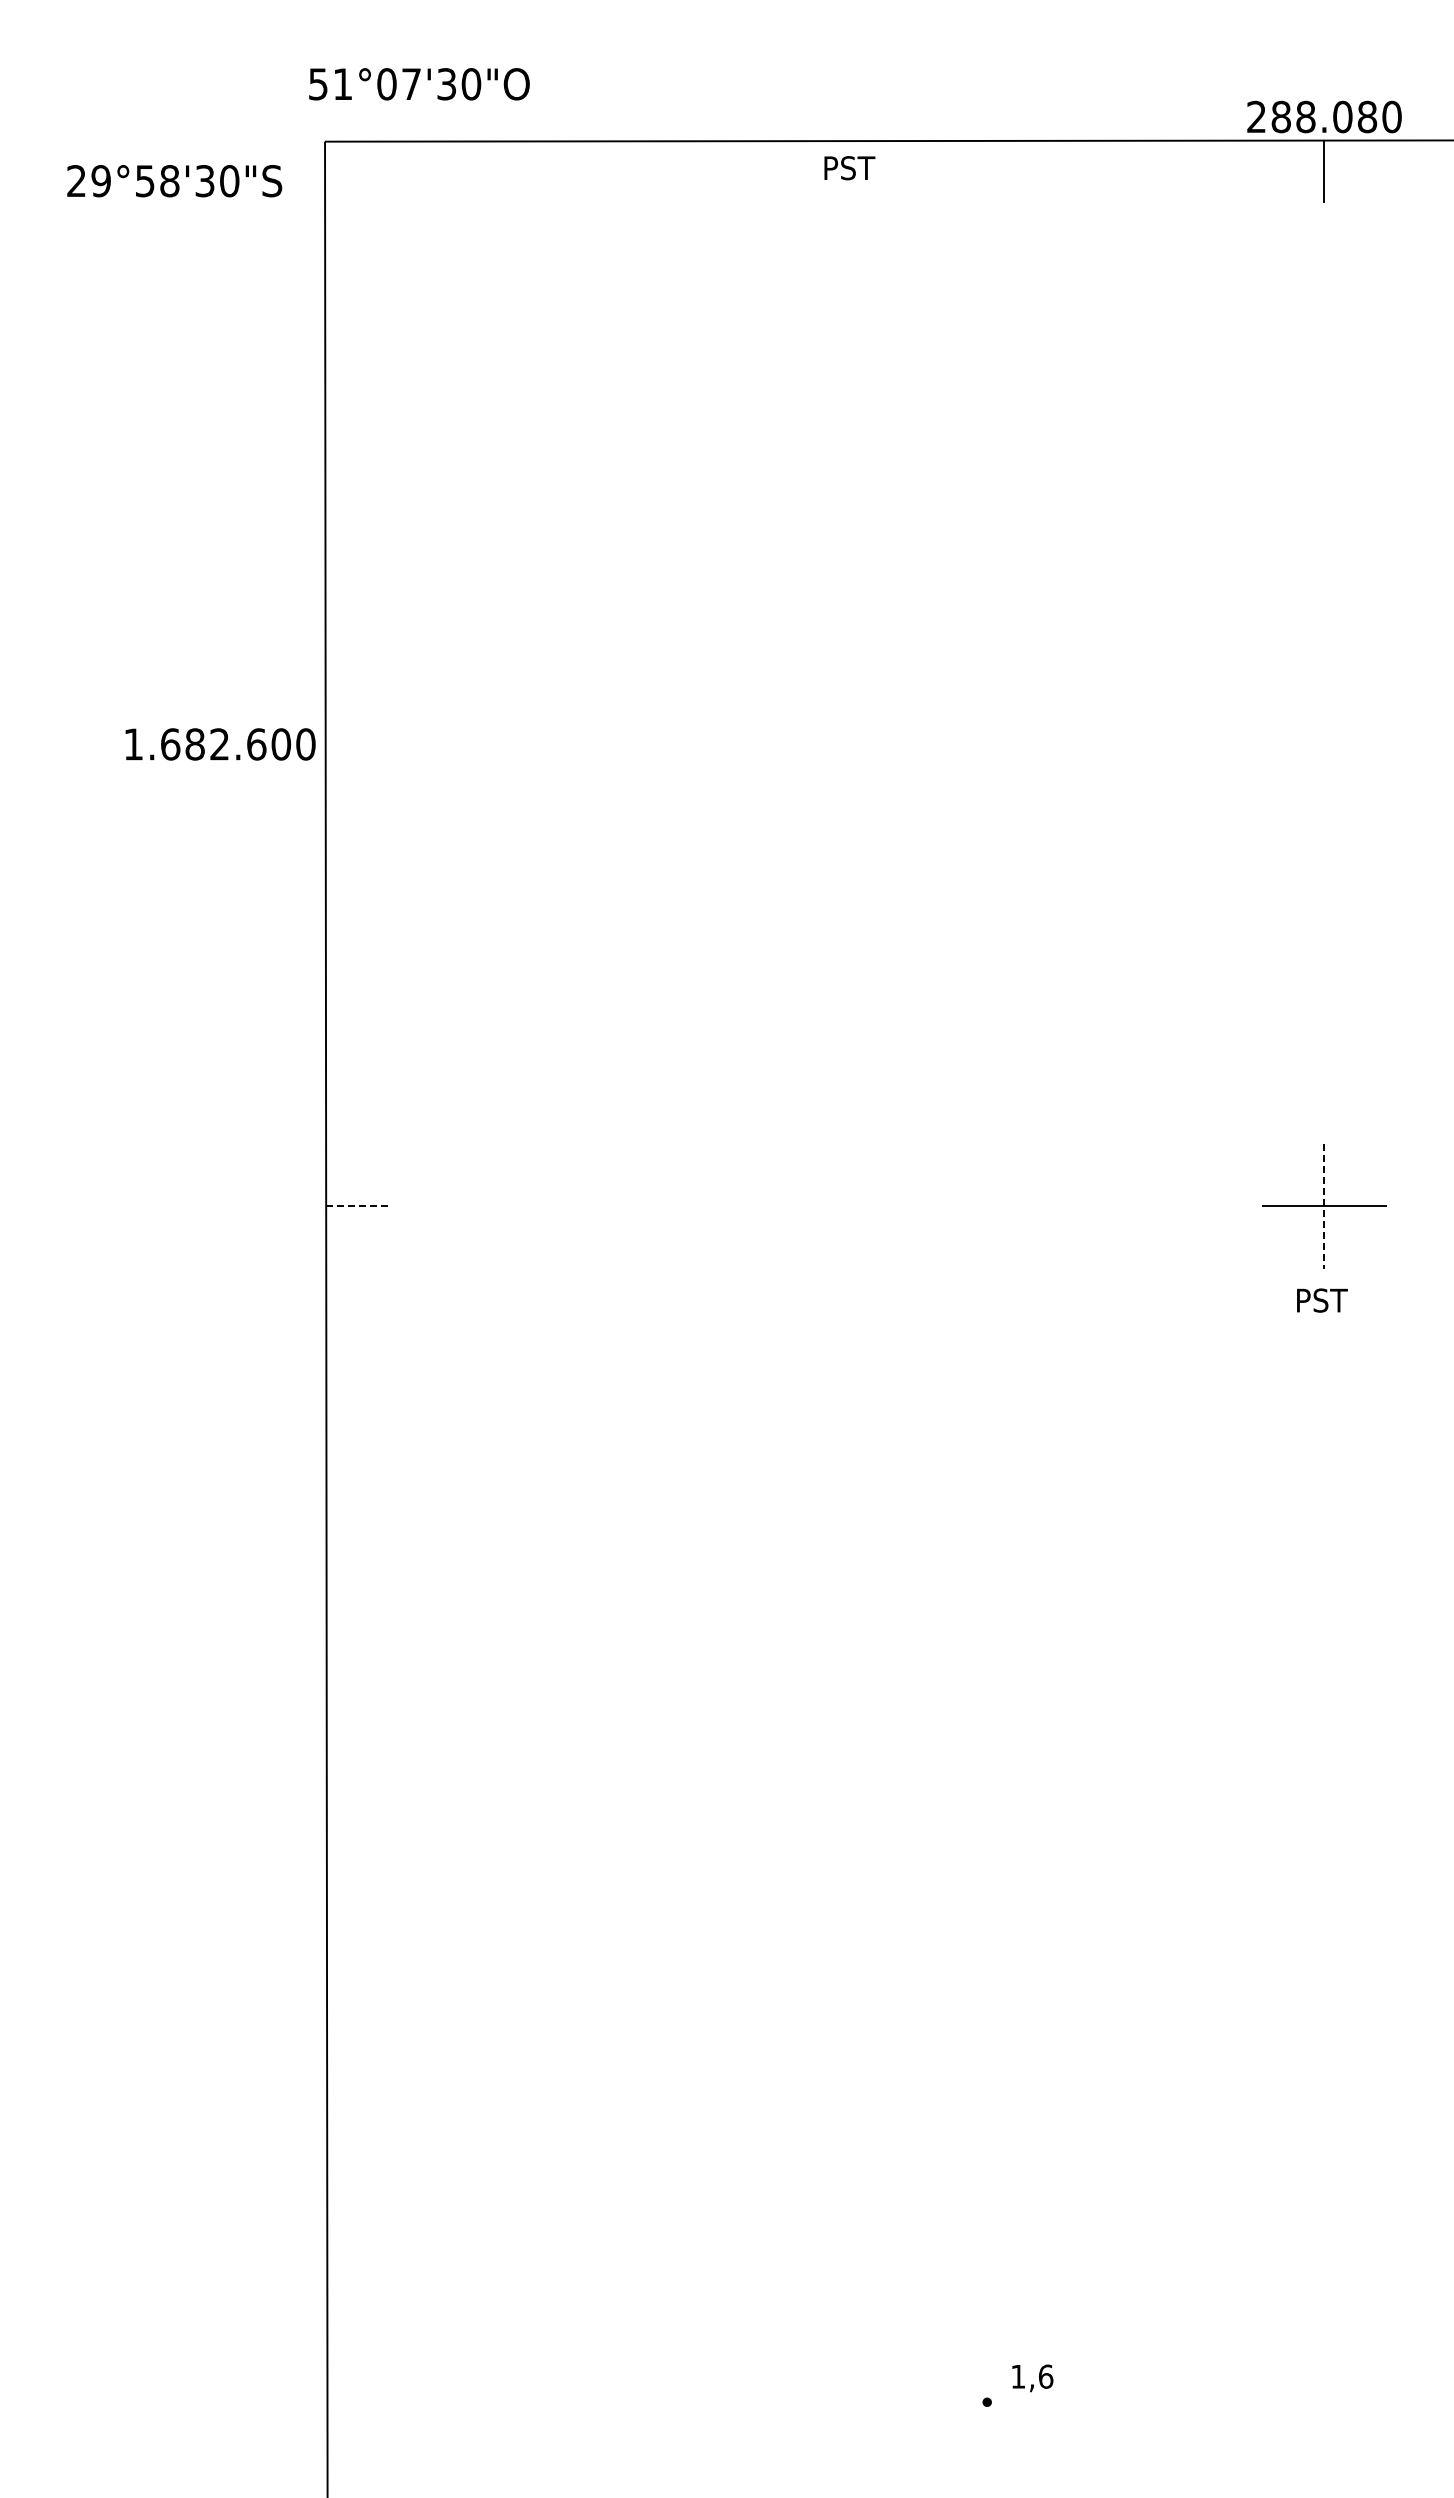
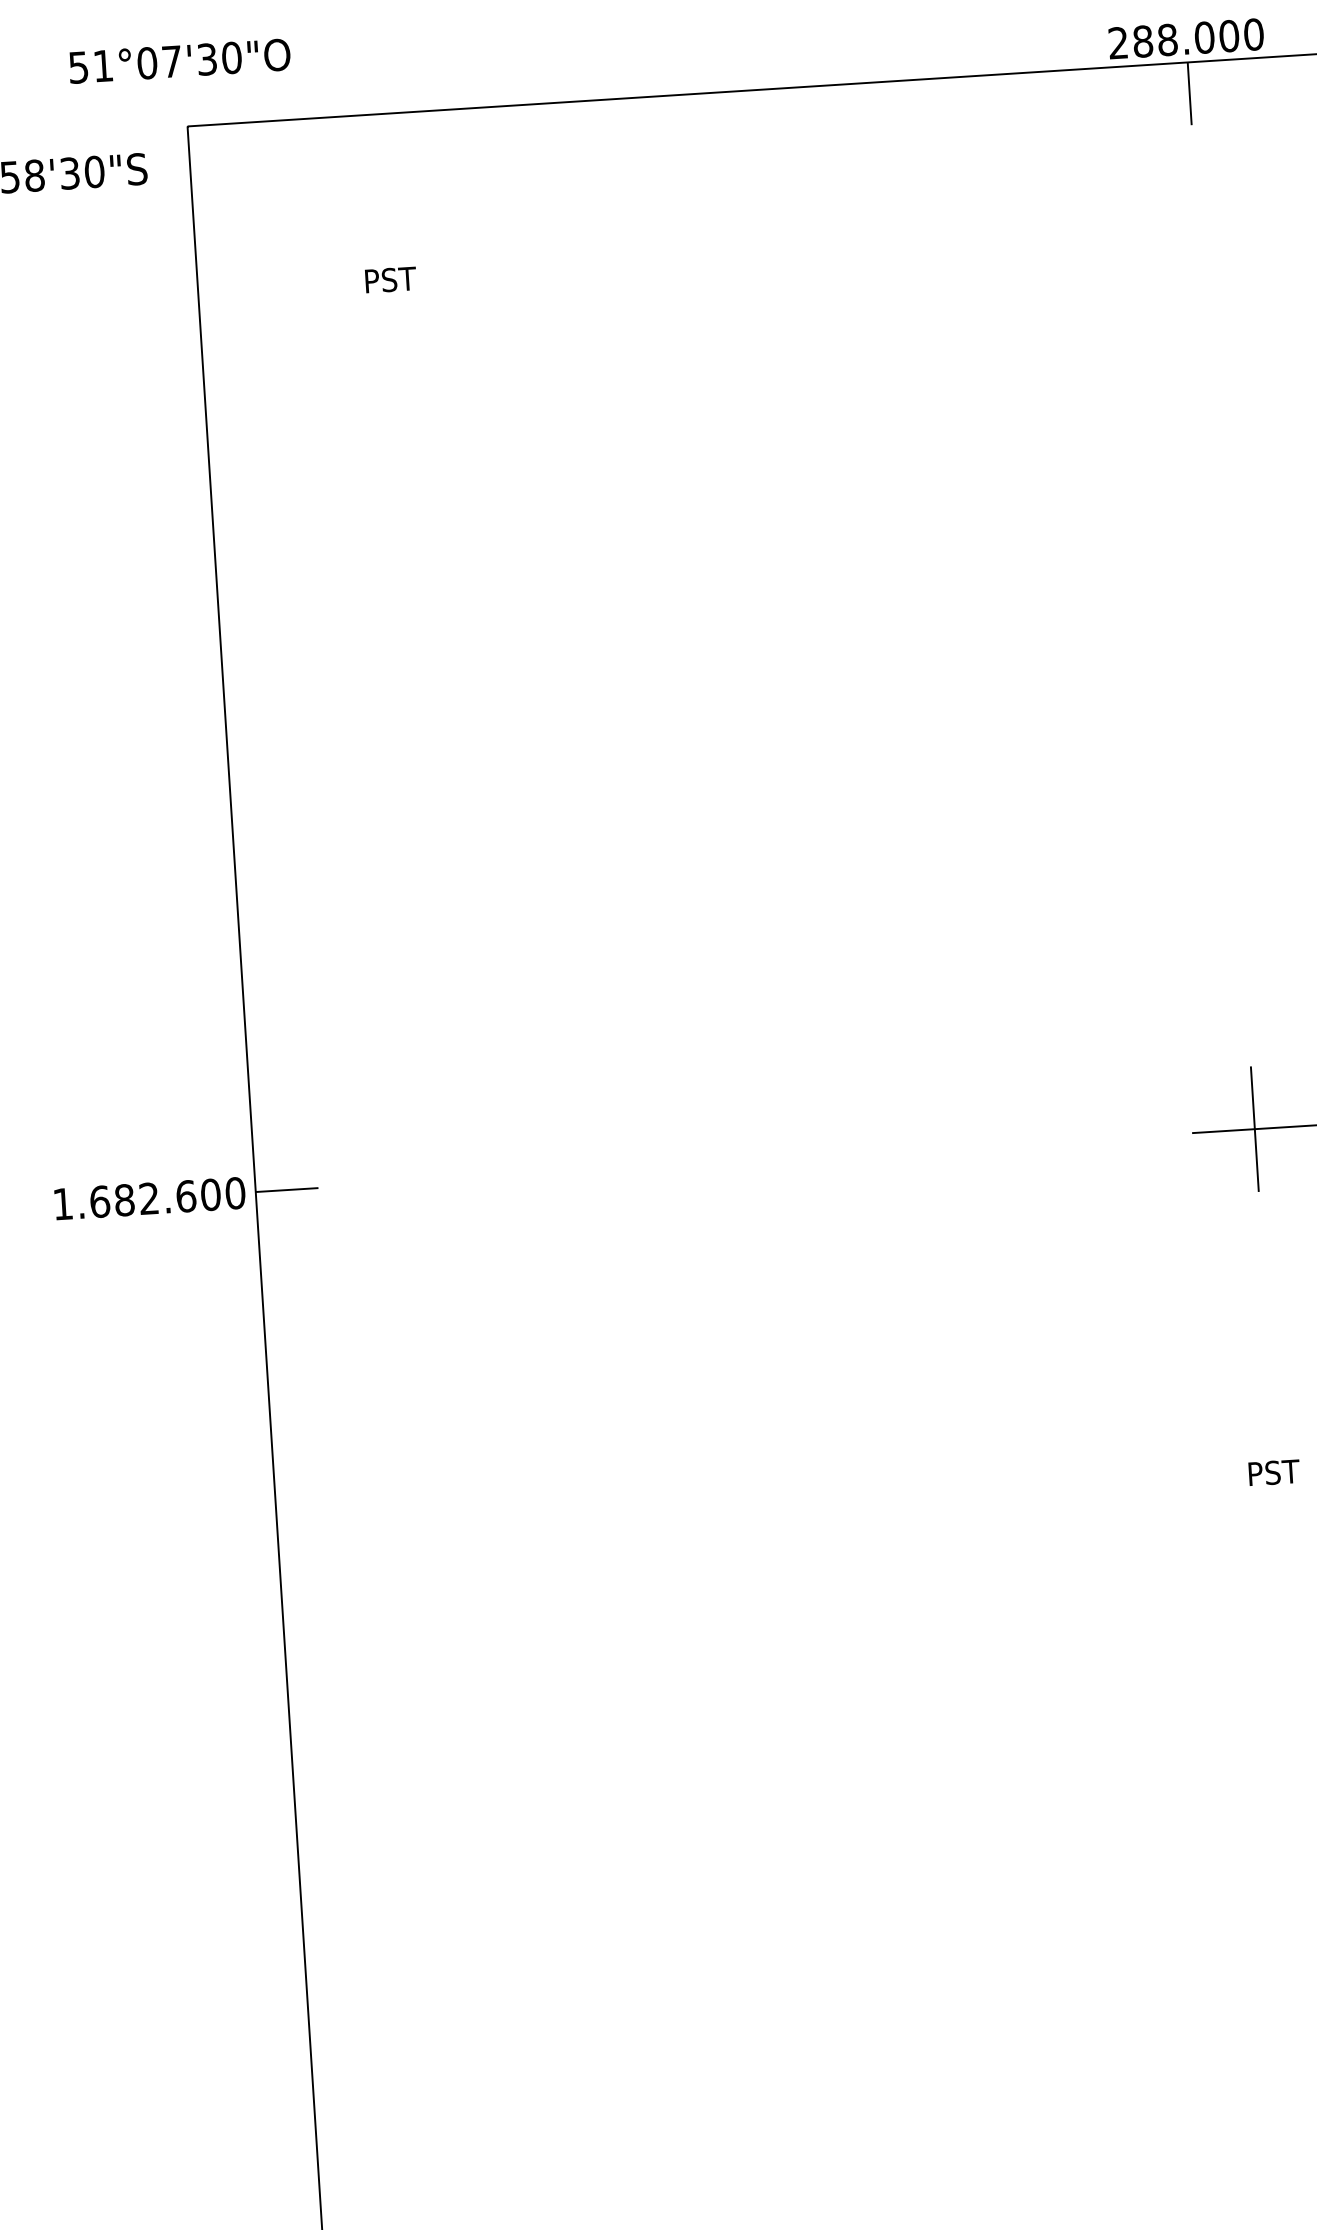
text: (419, 84) -> (179, 61), moved
text: (1367, 117) -> (1229, 36), 288.080 -> 288.000
text: (849, 168) -> (390, 280), moved
text: (220, 744) -> (150, 1198), moved
line: (357, 1206) -> (287, 1190), dashed -> solid
line: (1324, 1206) -> (1254, 1129), dashed -> solid
text: (1322, 1300) -> (1274, 1472), moved

